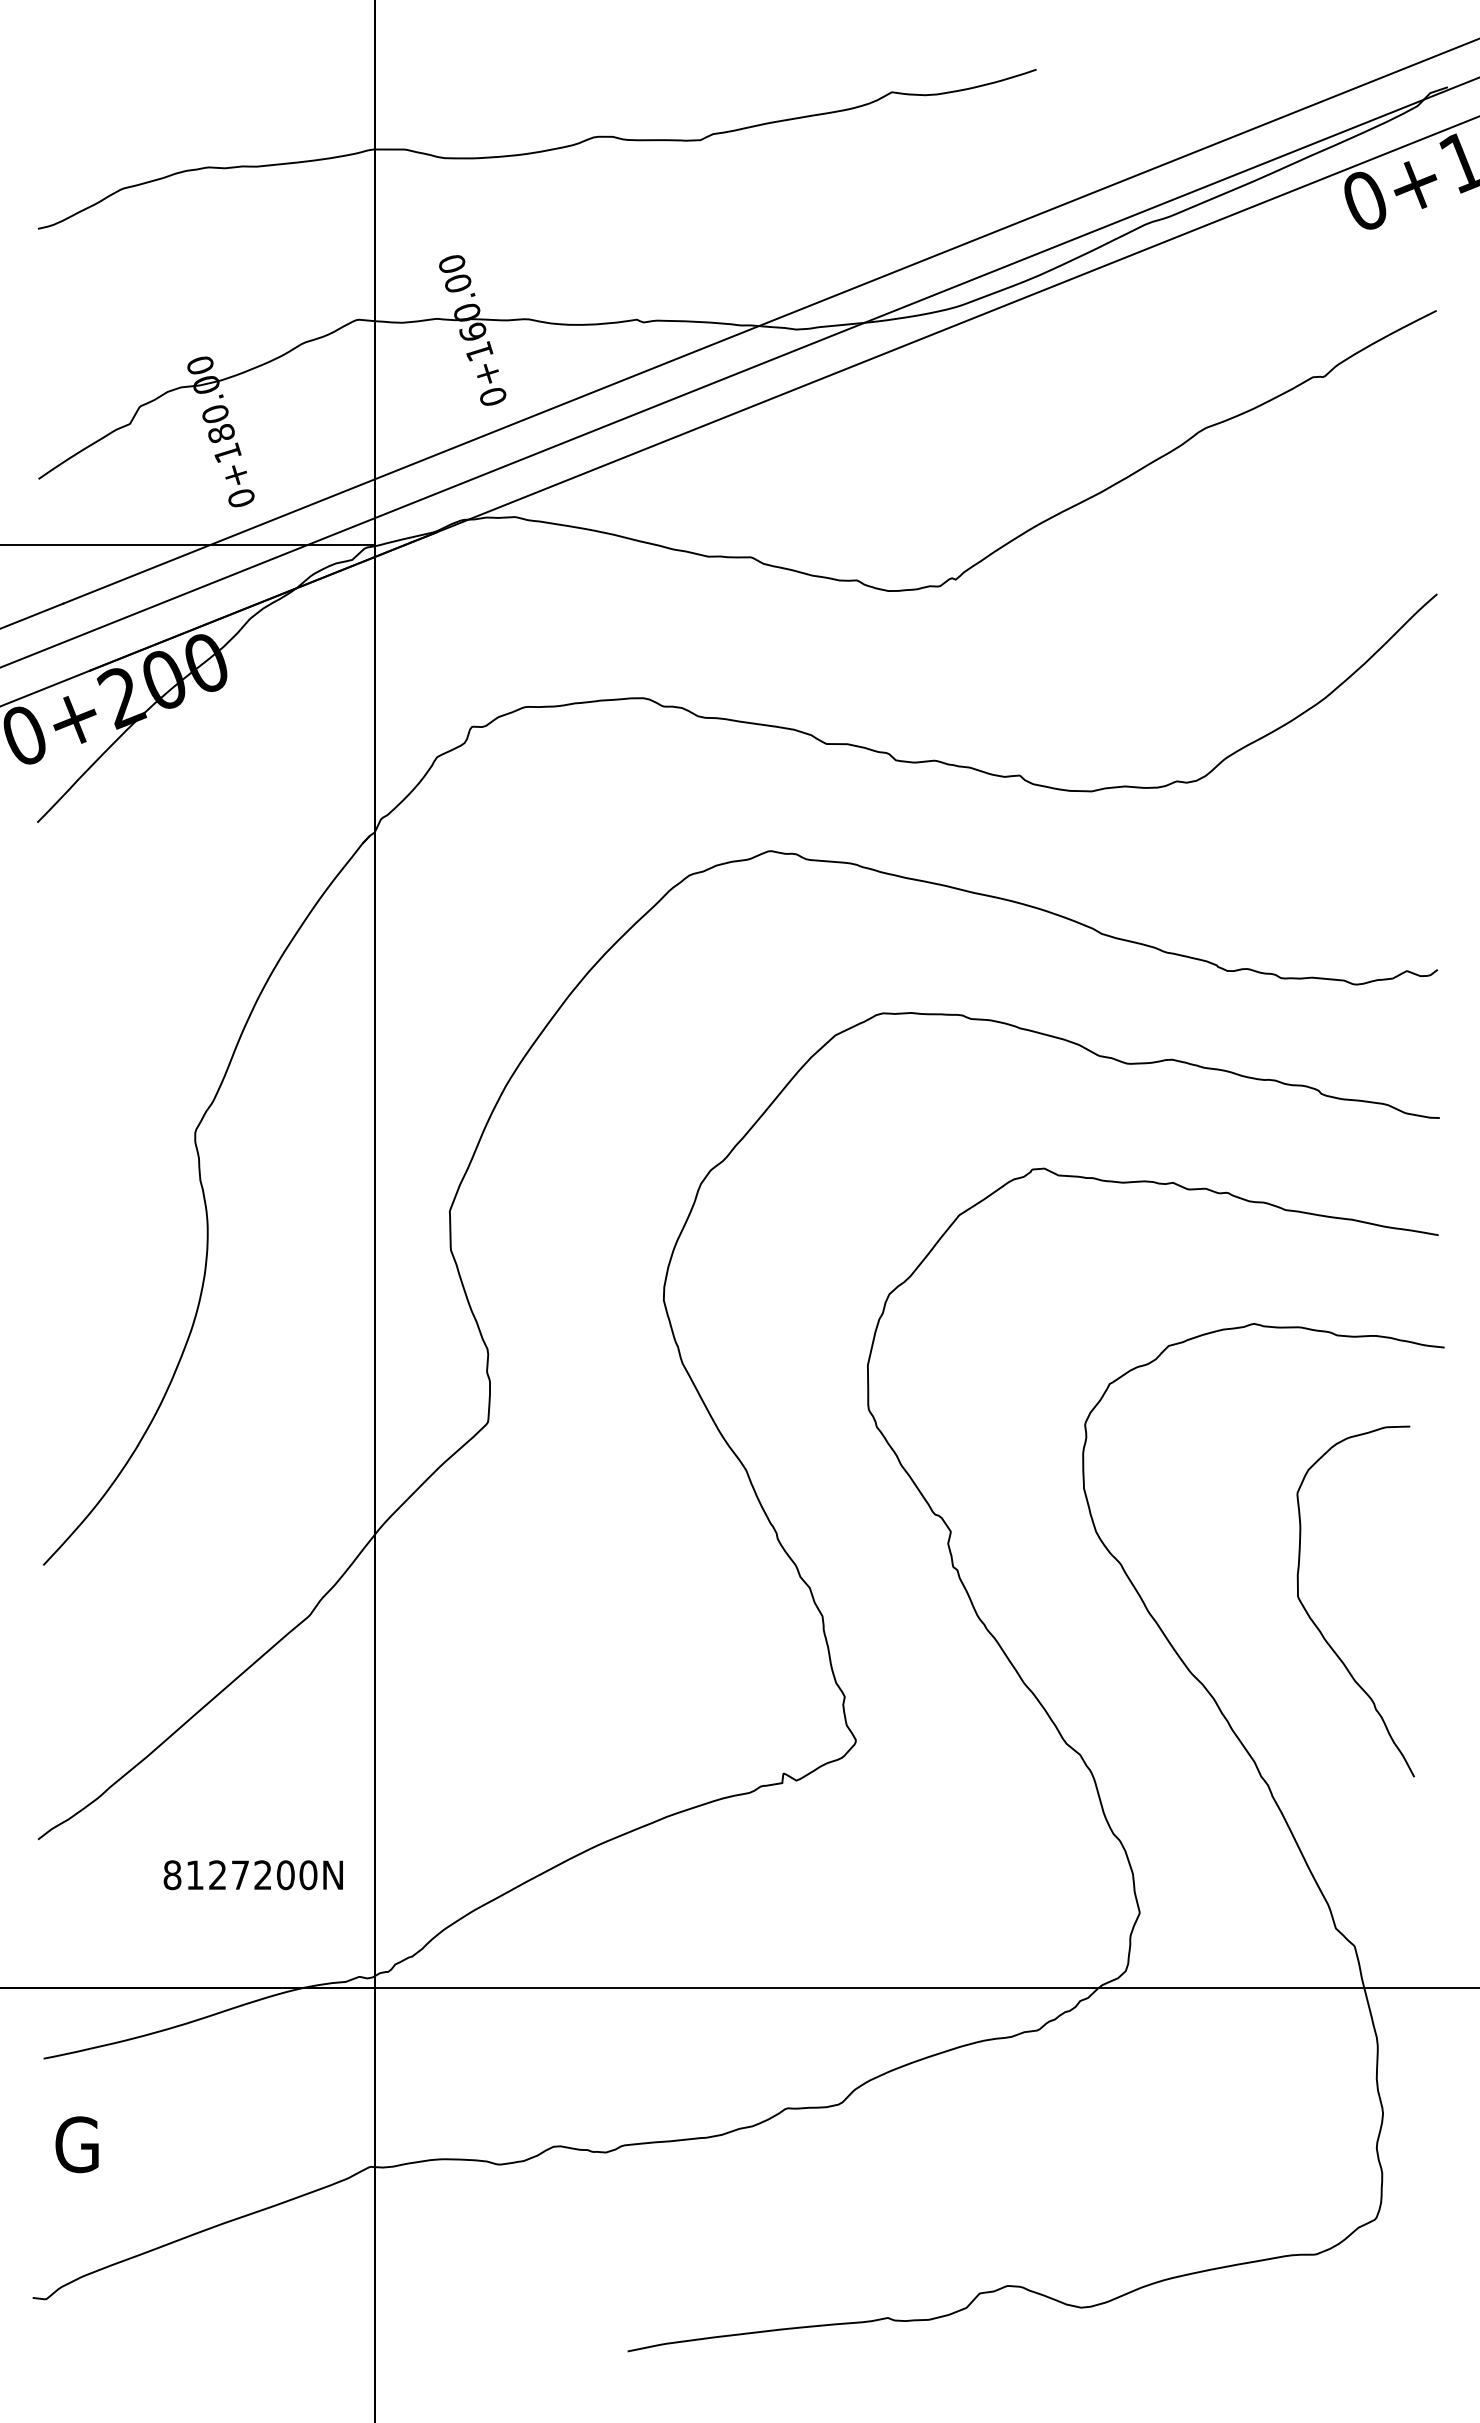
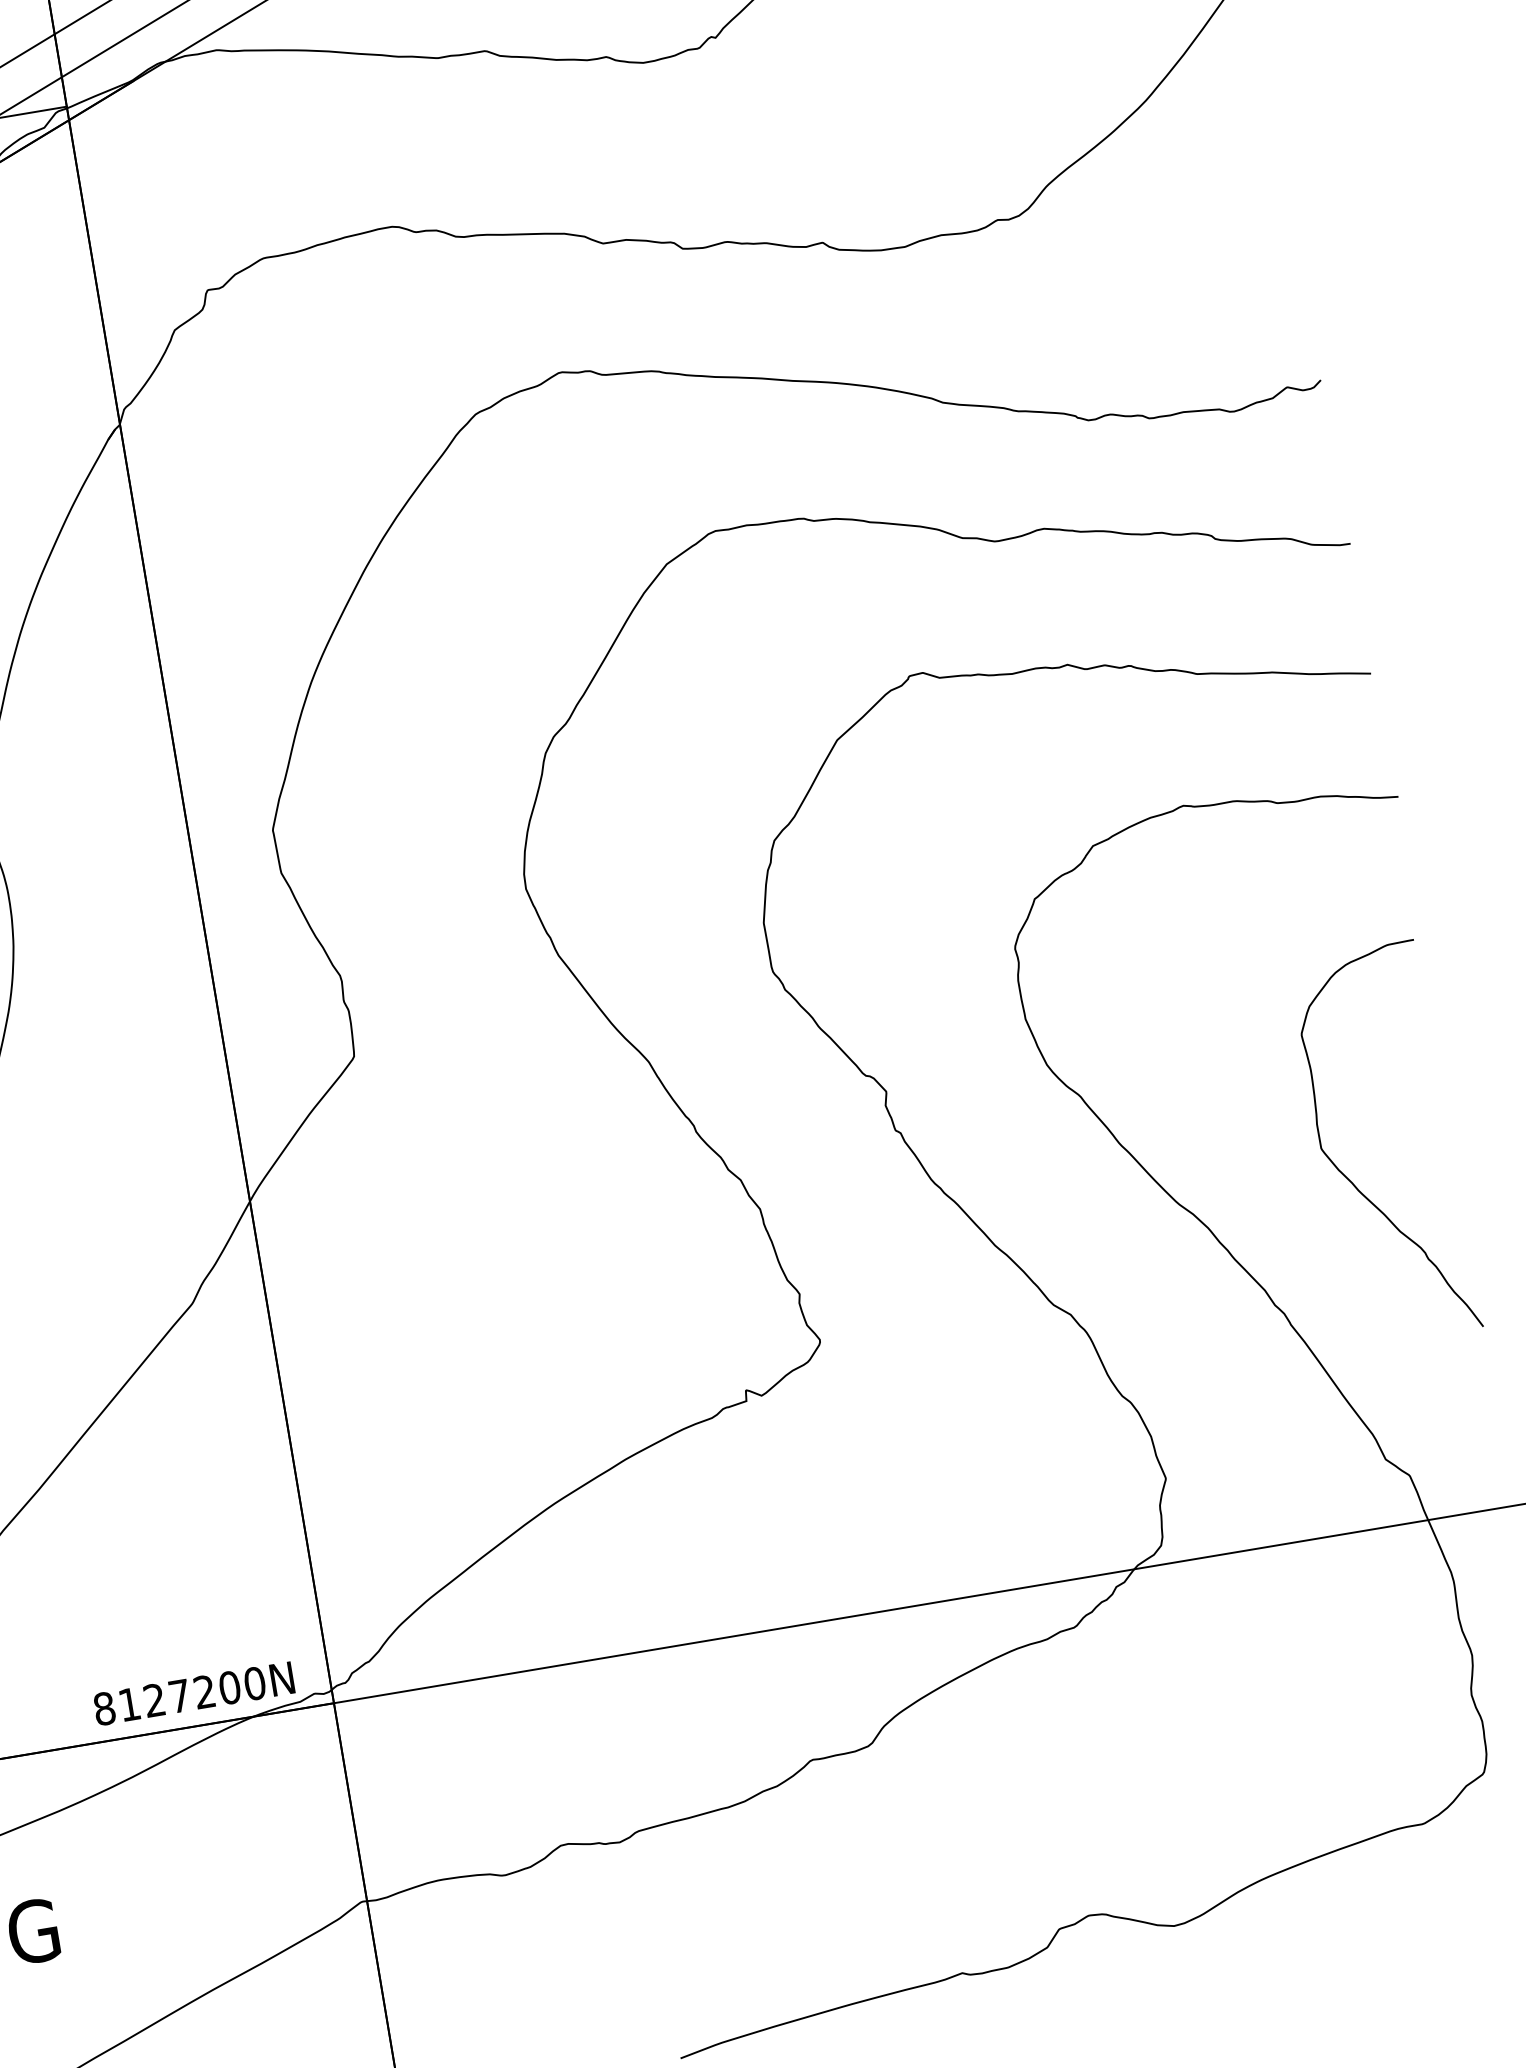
curve: (1319, 1628) -> (1350, 1179), moved
text: (252, 1875) -> (193, 1694), moved

